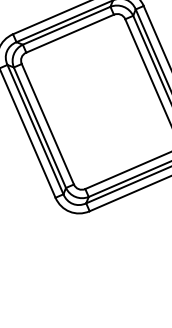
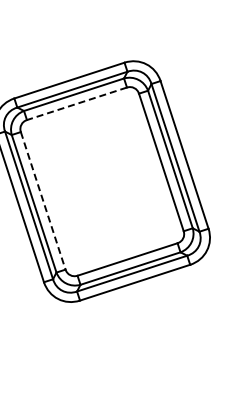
line: (69, 33) -> (76, 103), solid -> dashed
line: (48, 124) -> (43, 201), solid -> dashed

